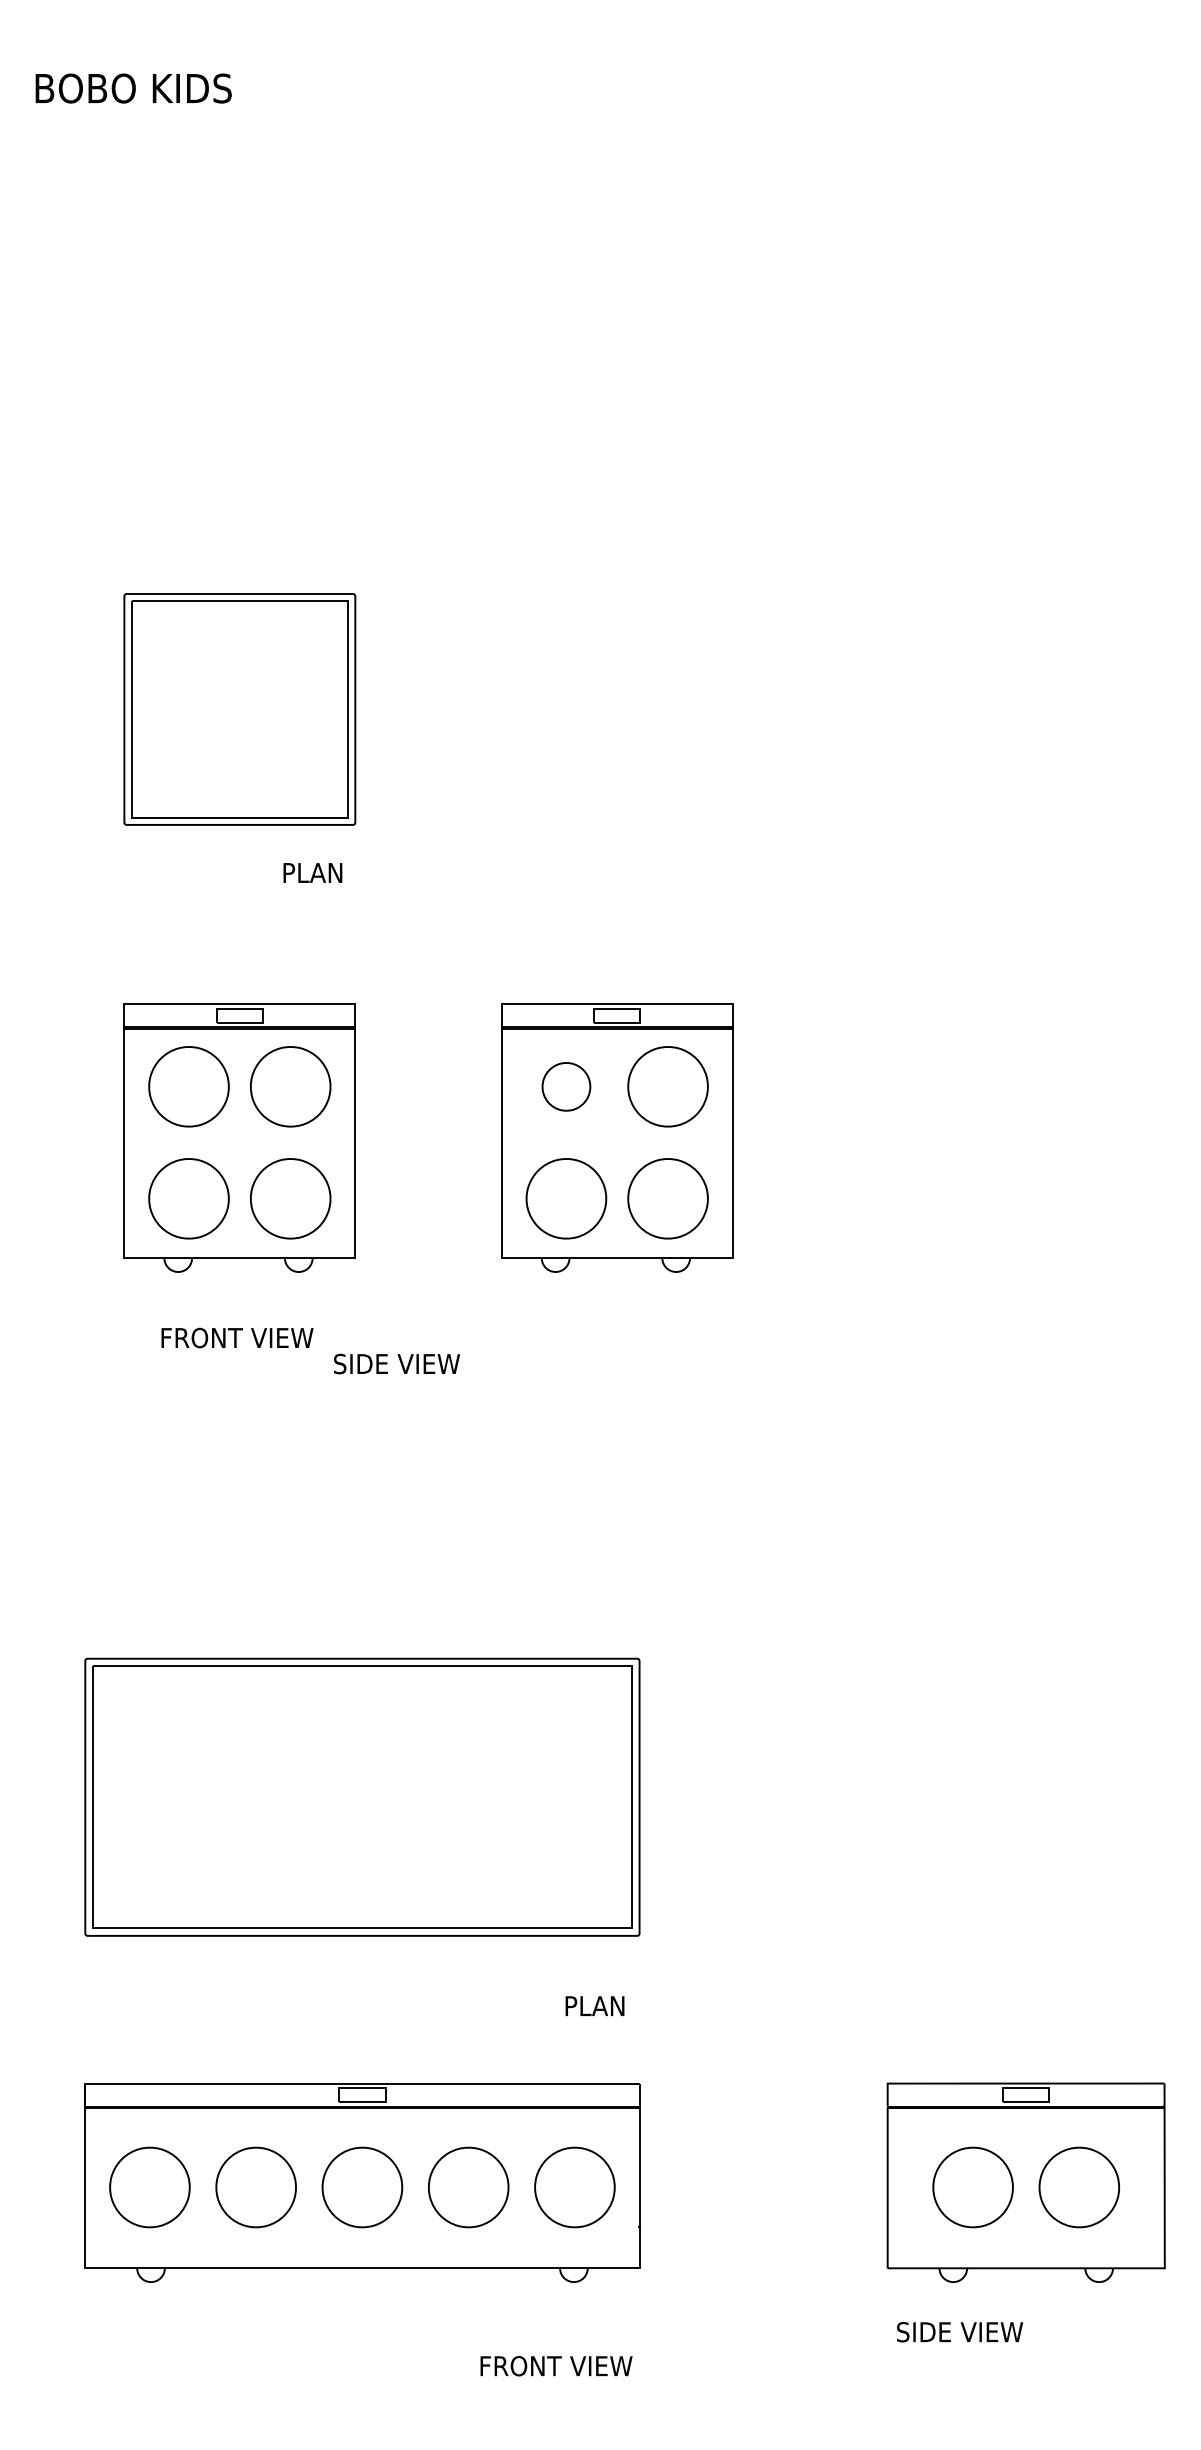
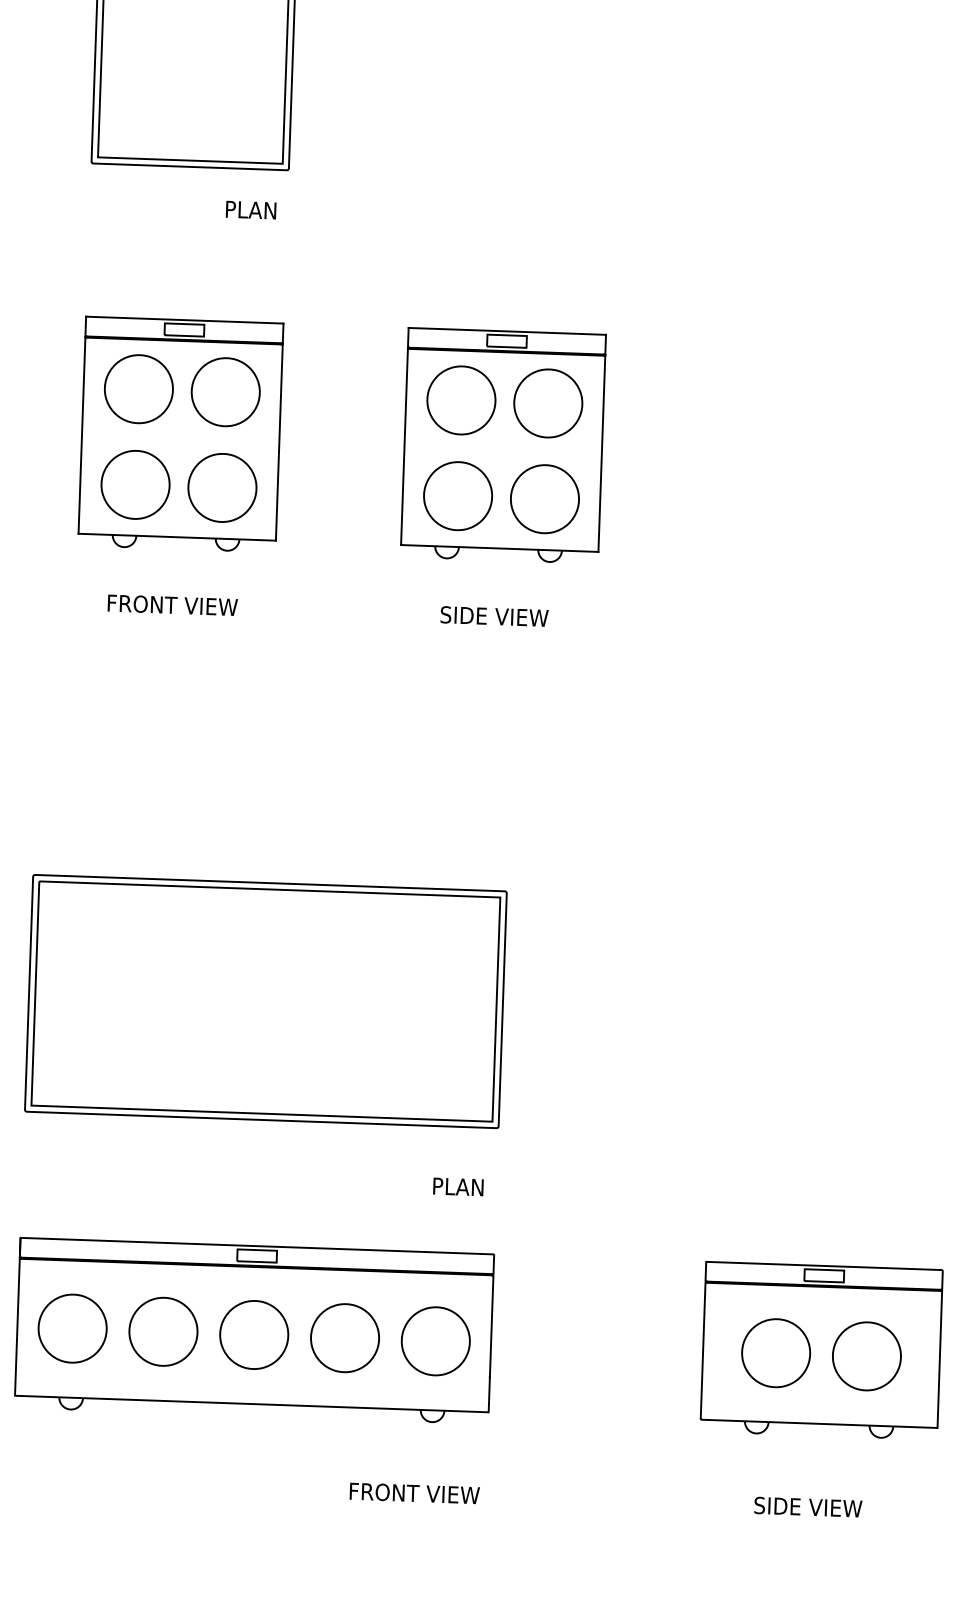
part: (566, 1086) -> (461, 400), size x1.67
text: (397, 1363) -> (495, 616), moved
text: (960, 2332) -> (808, 1507), moved

